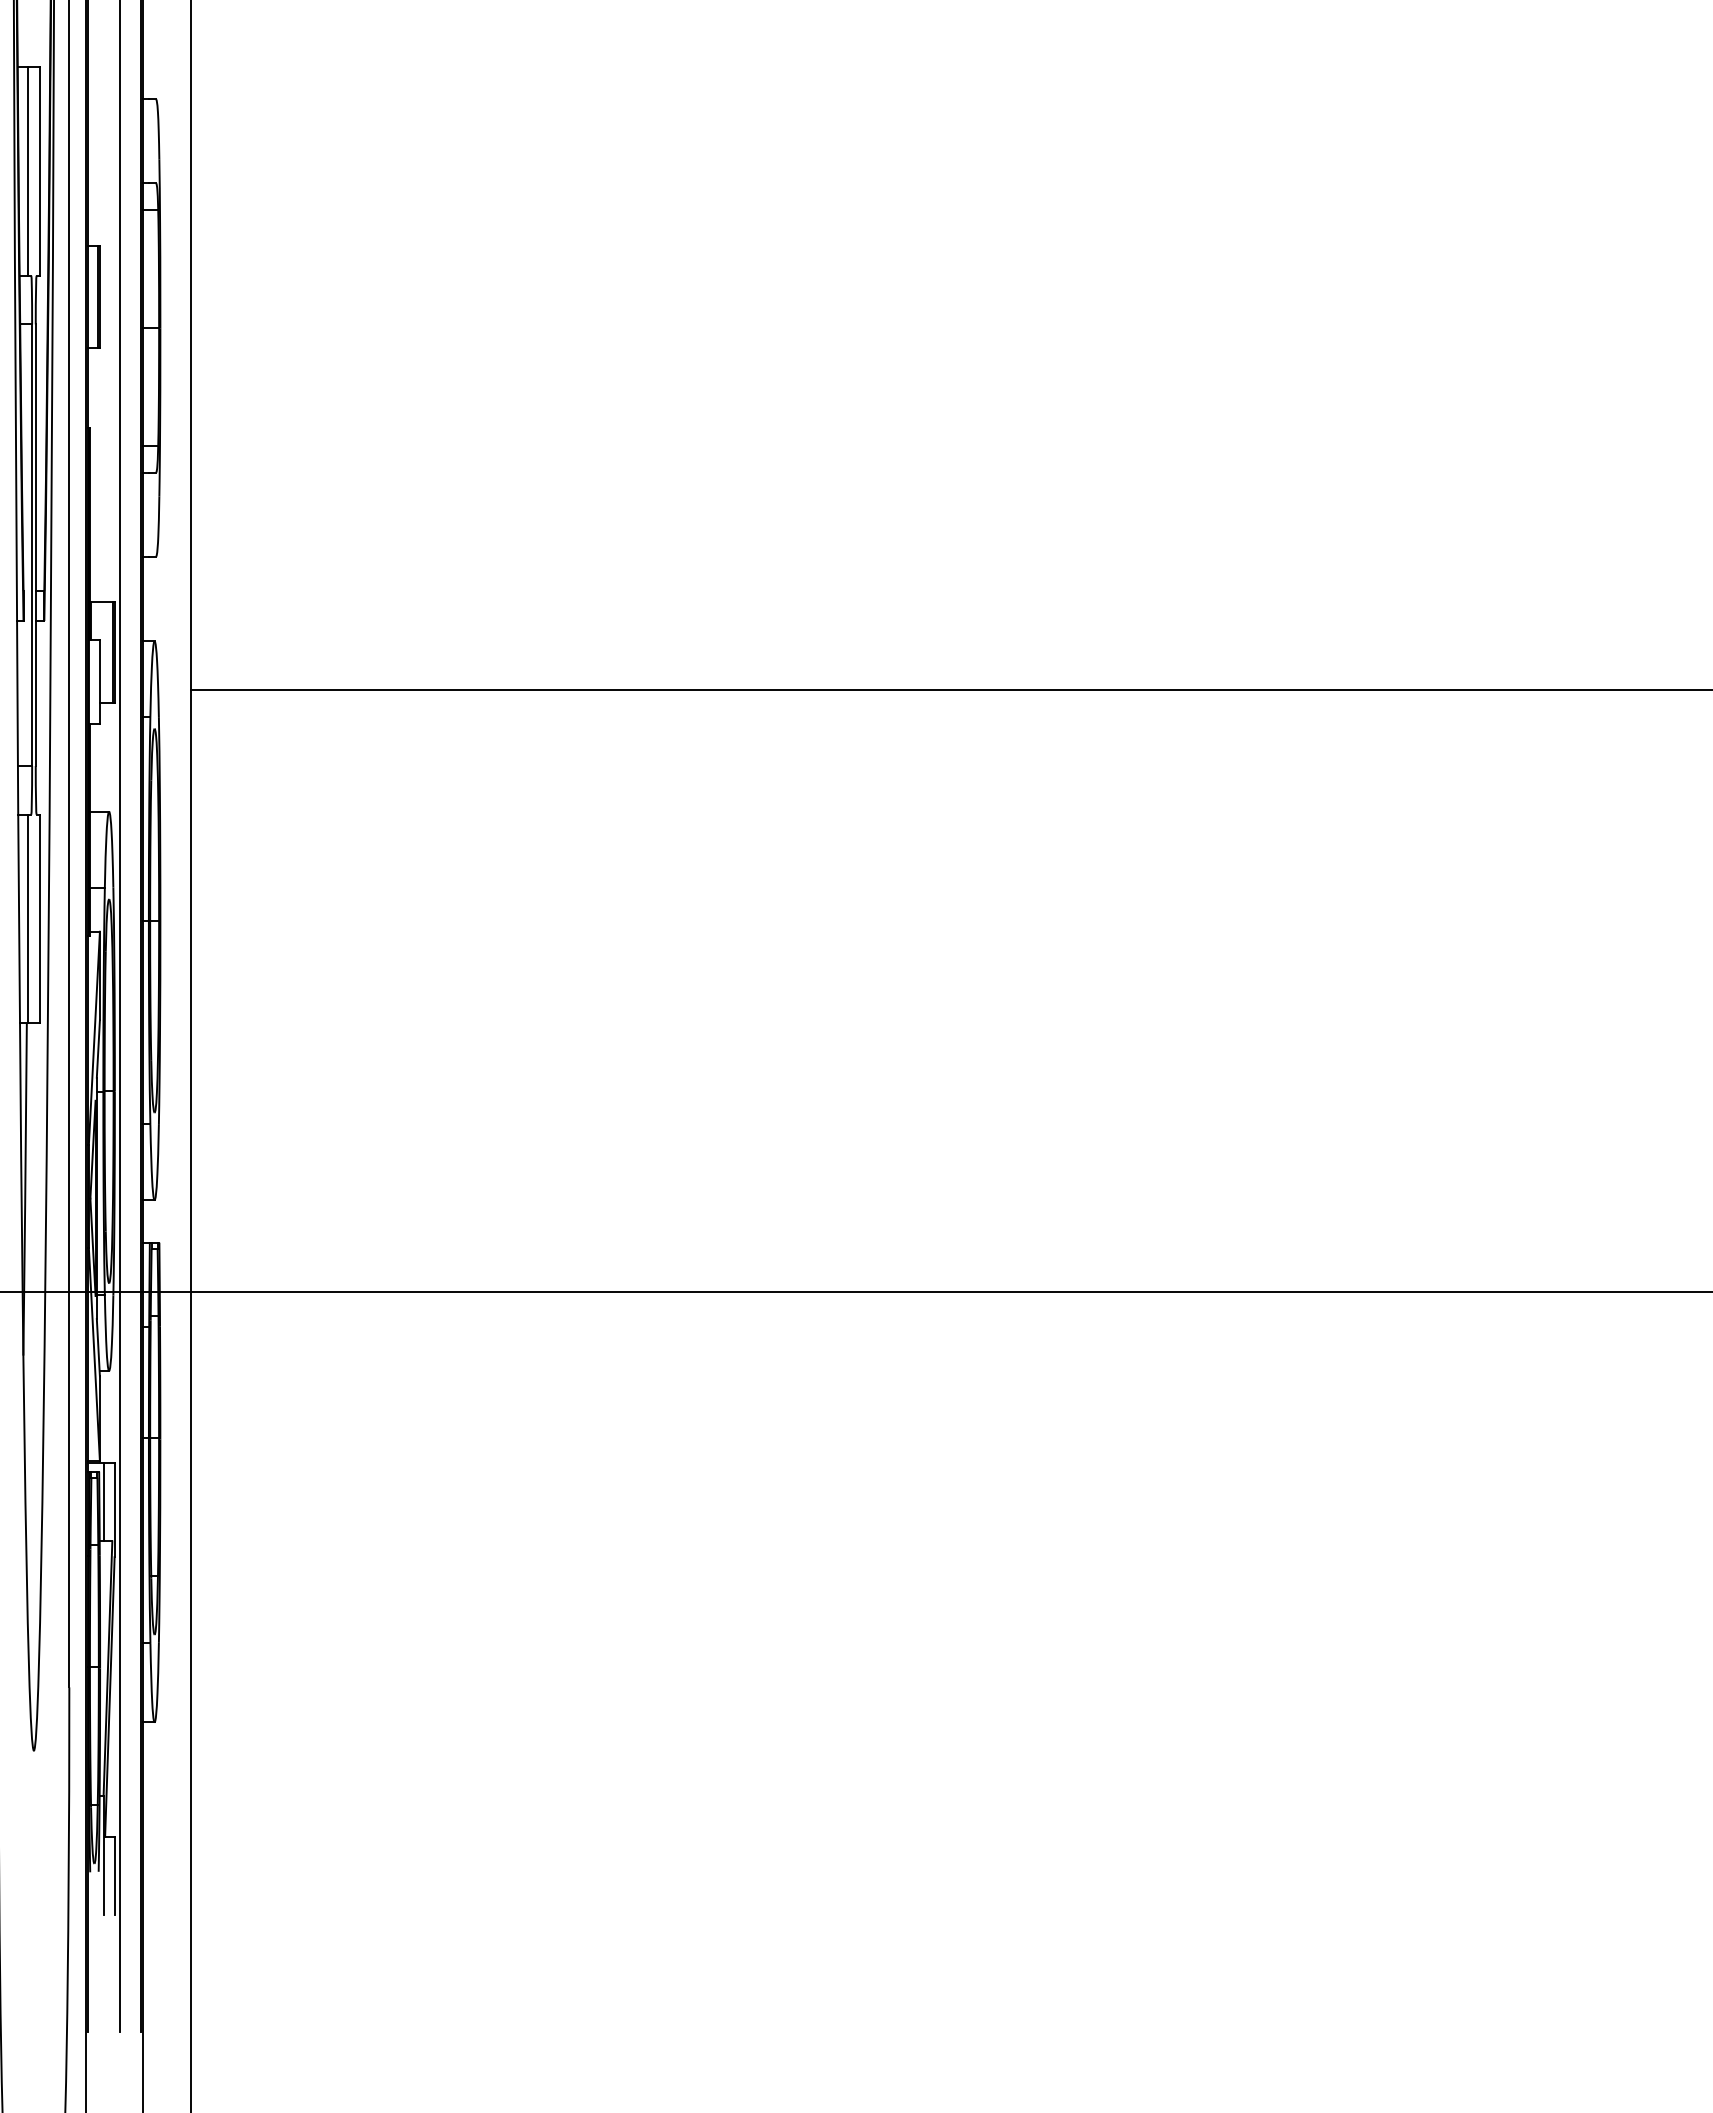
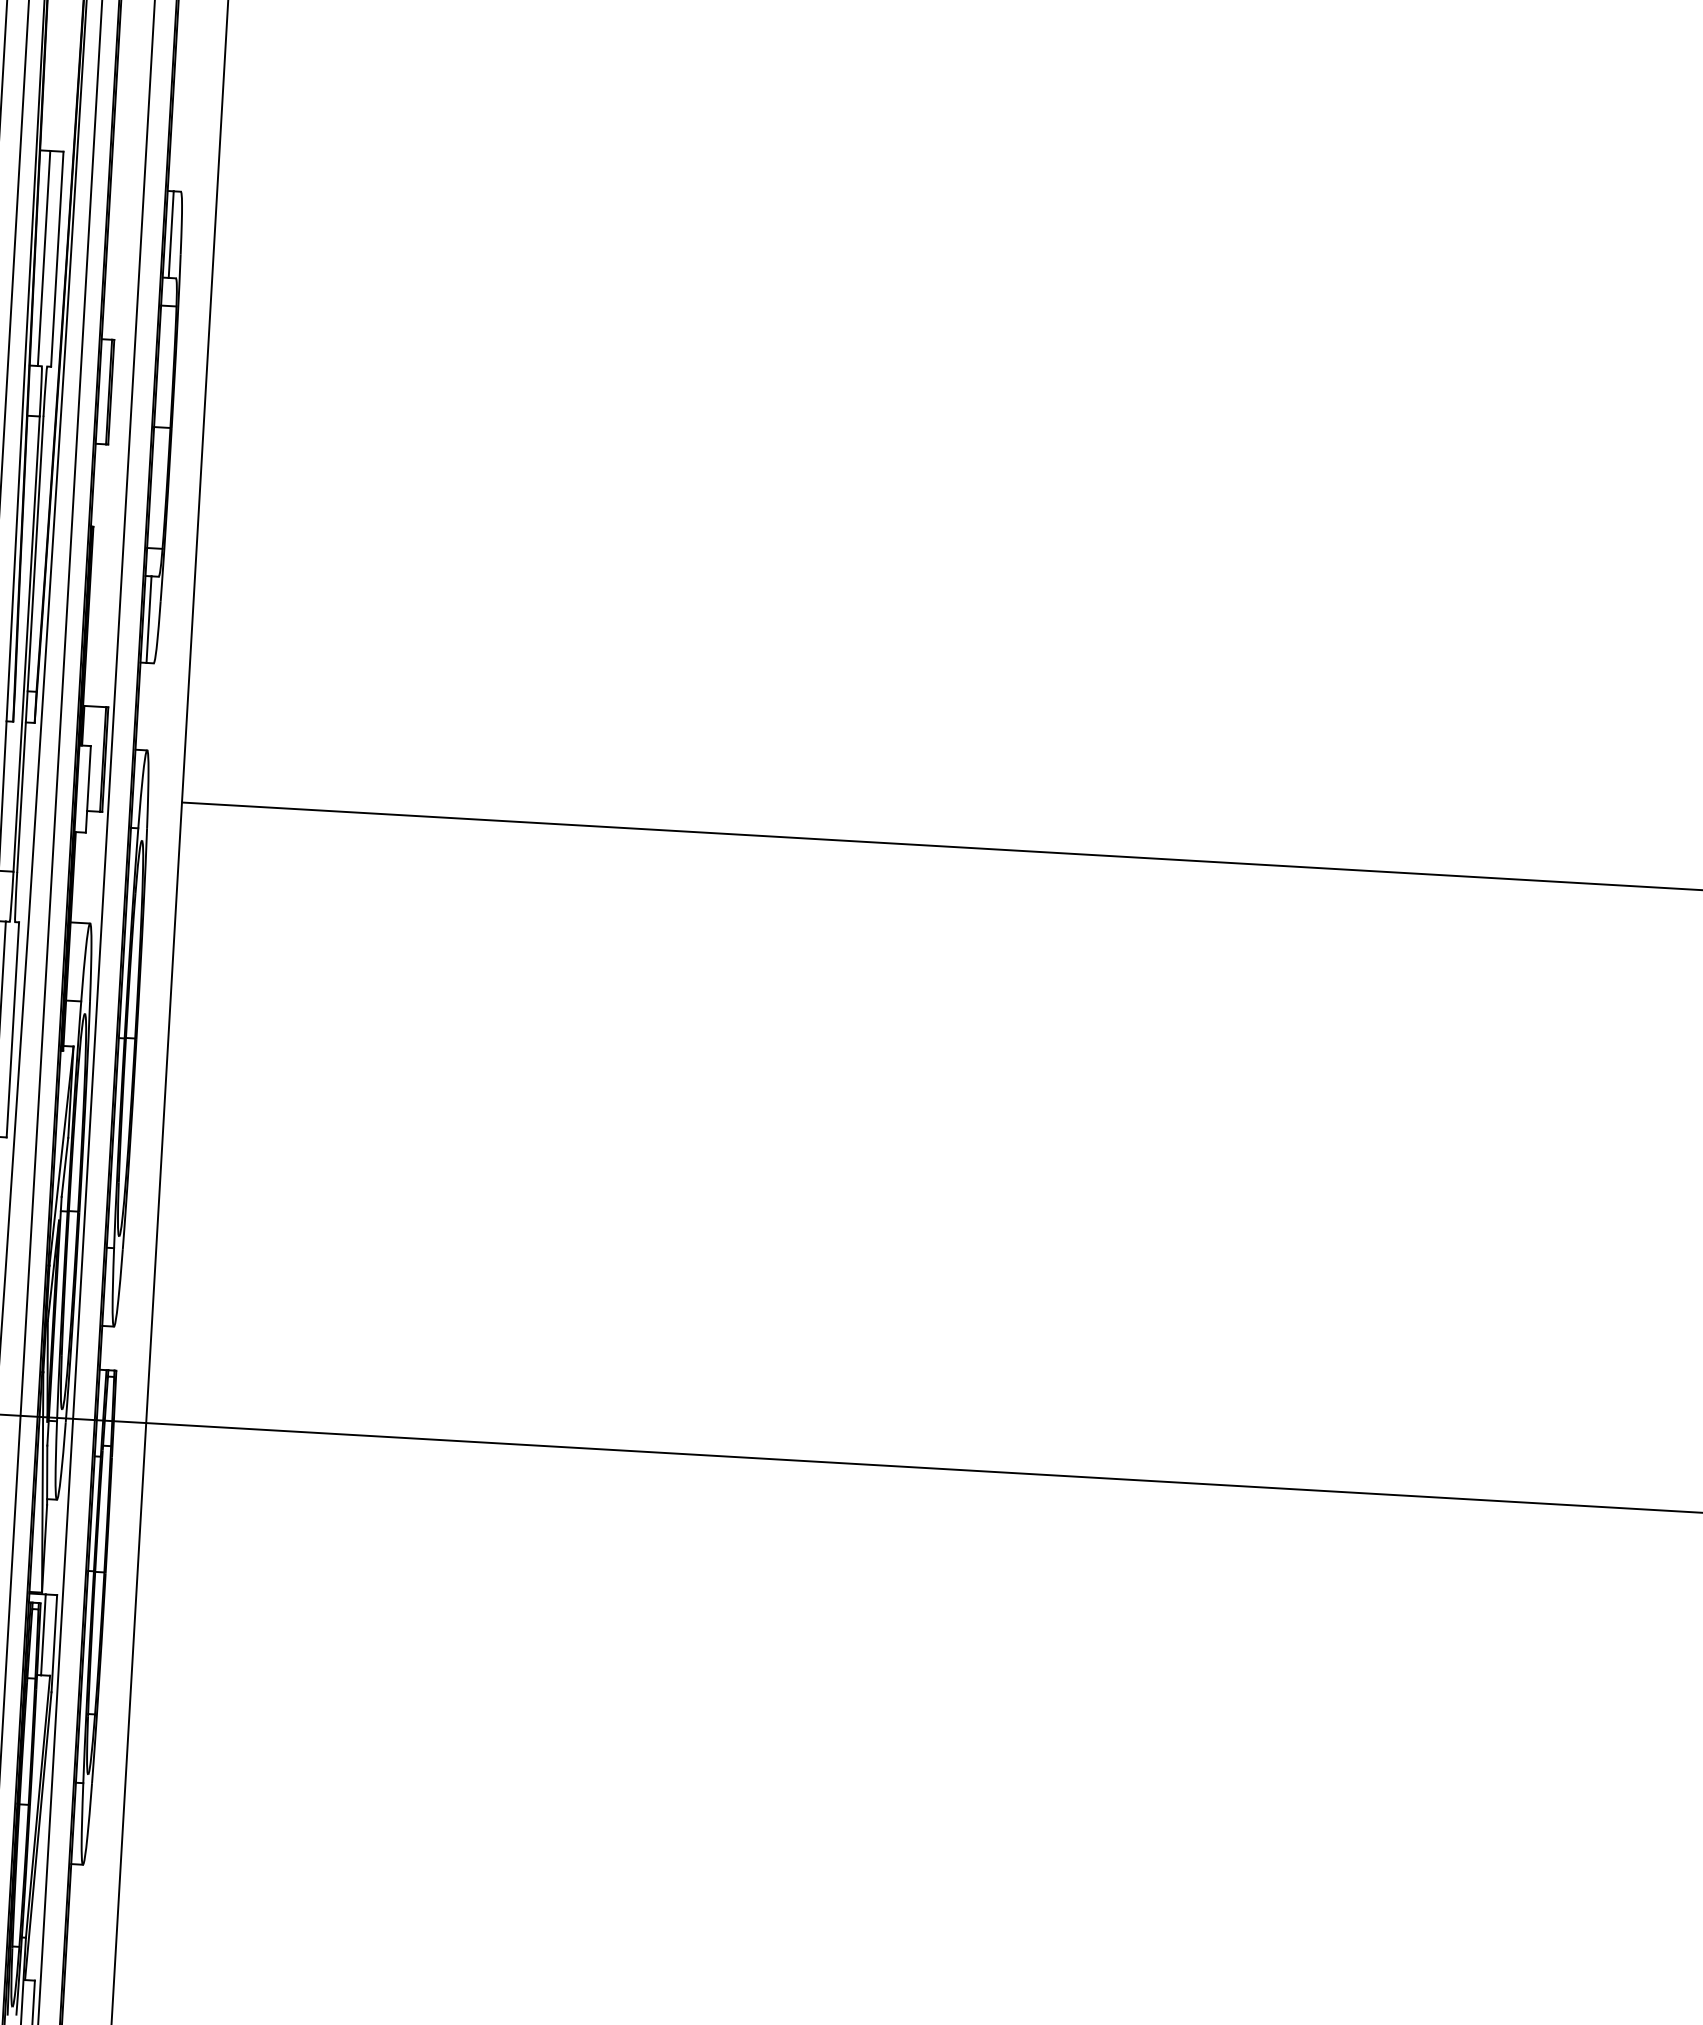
line: (149, 141) -> (171, 234), added
line: (149, 514) -> (149, 619), added

